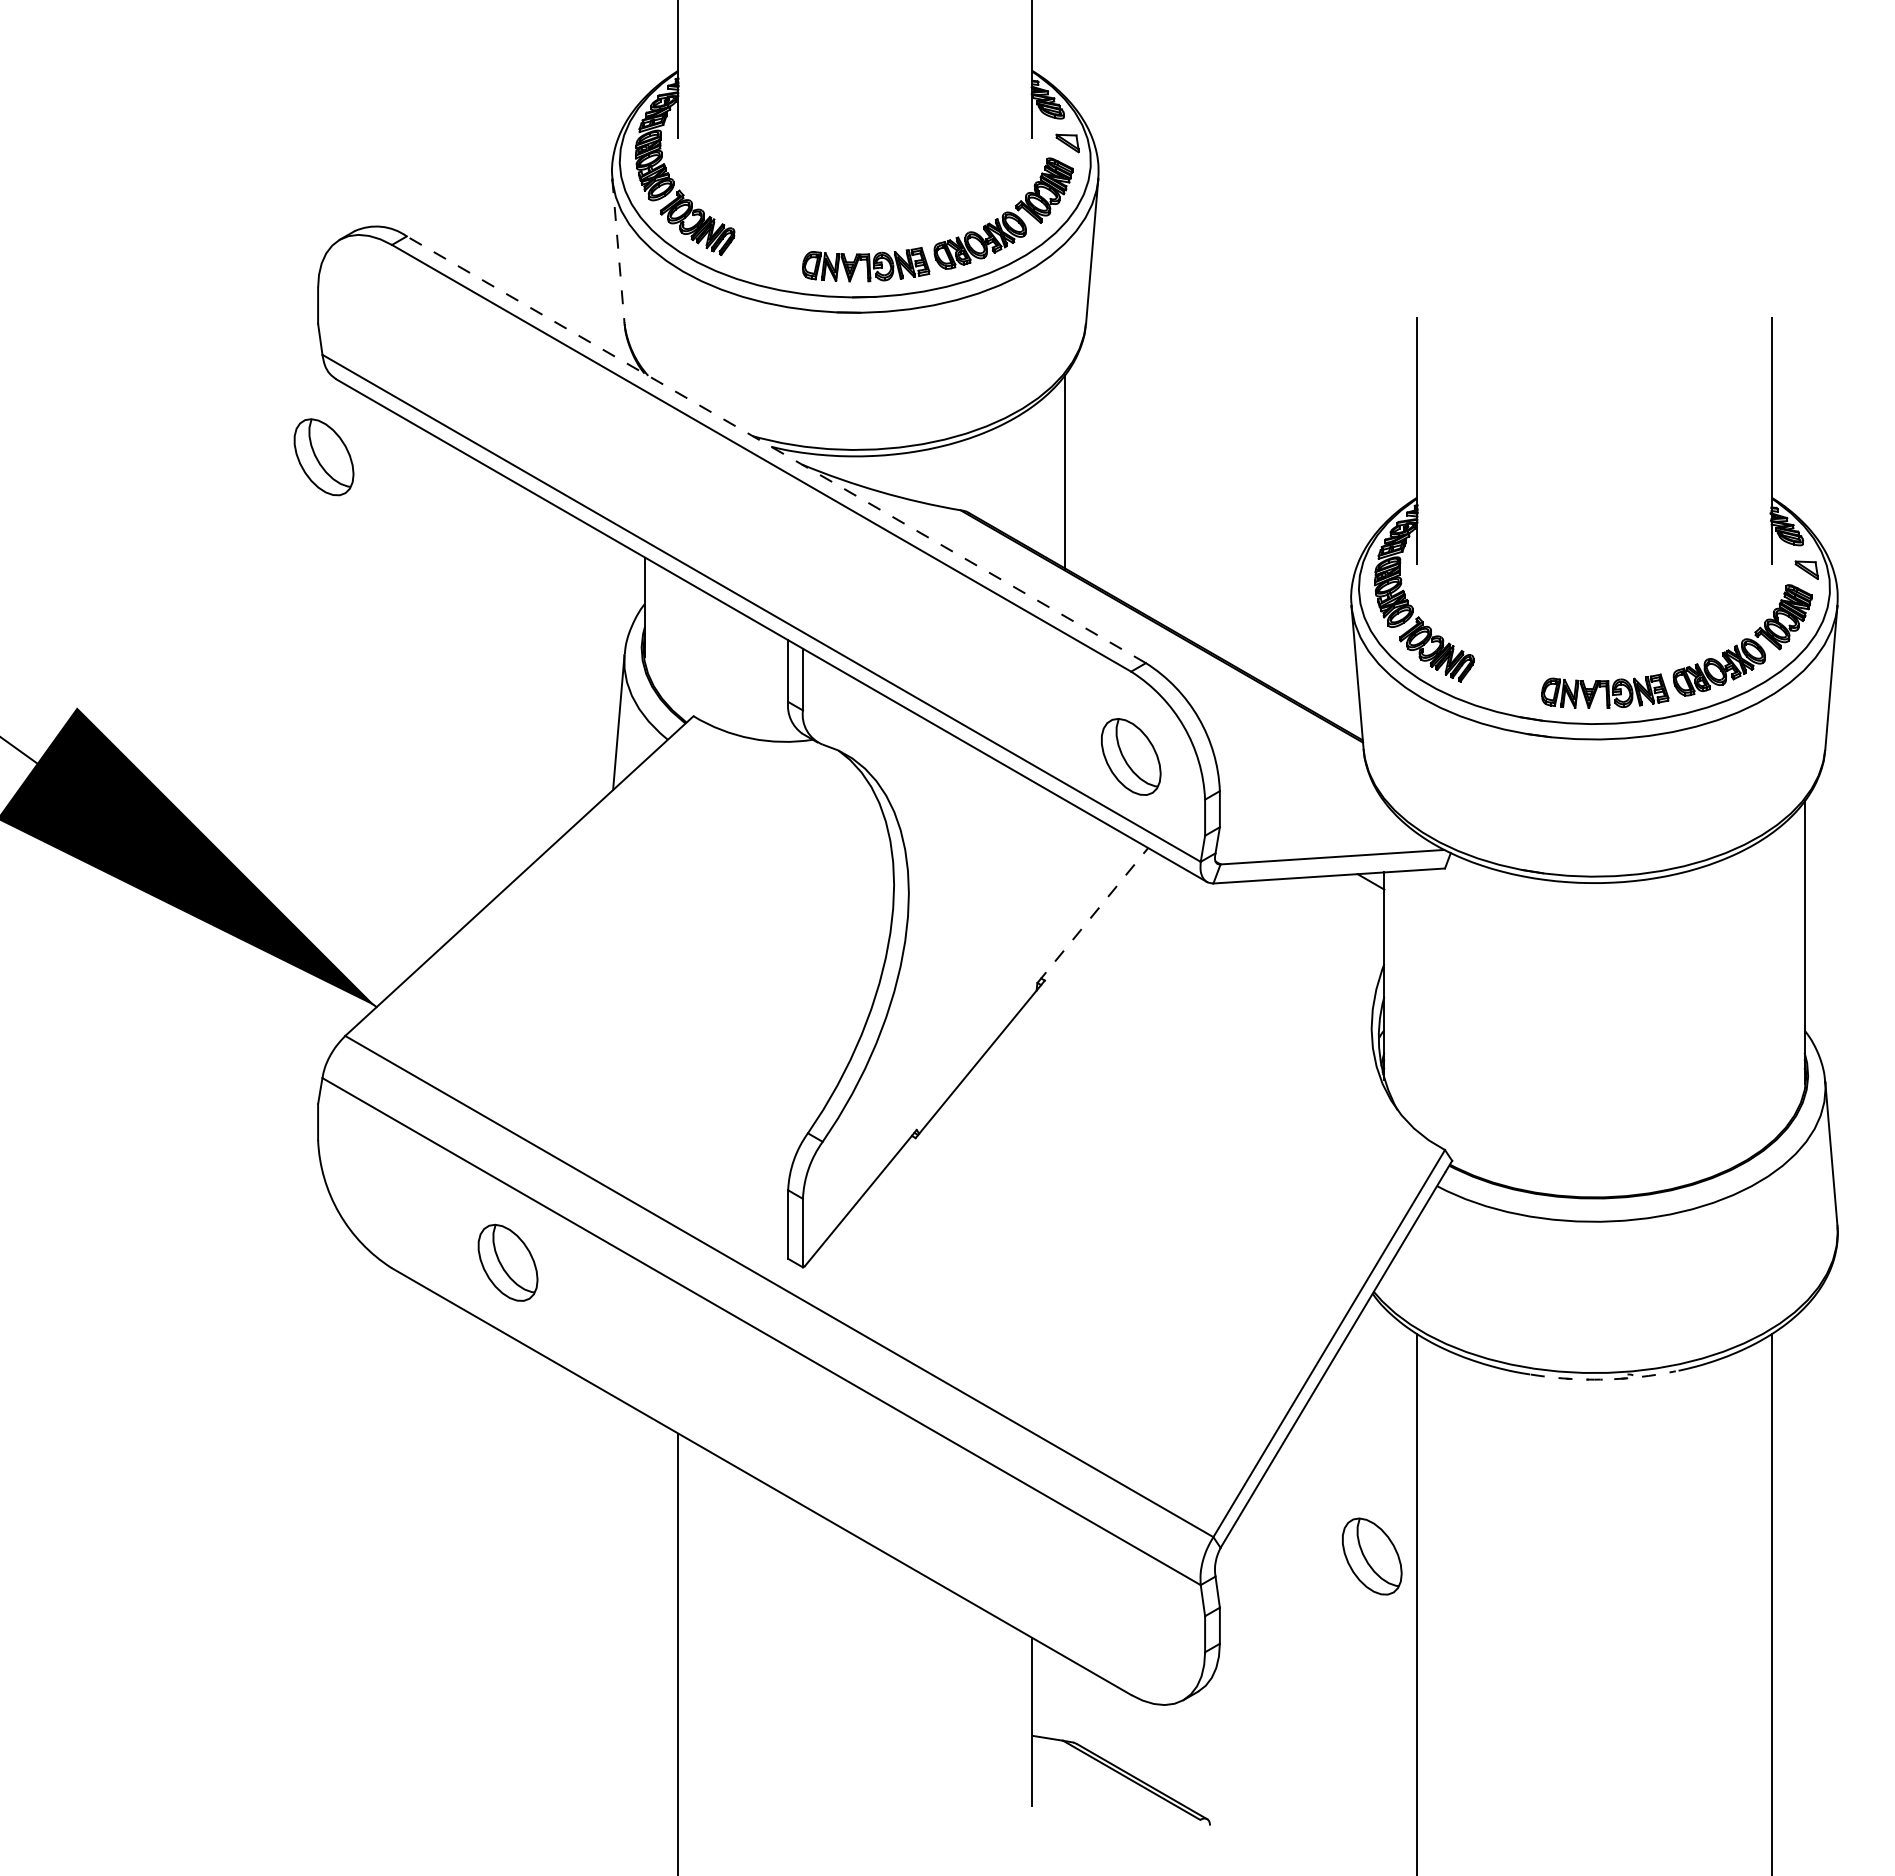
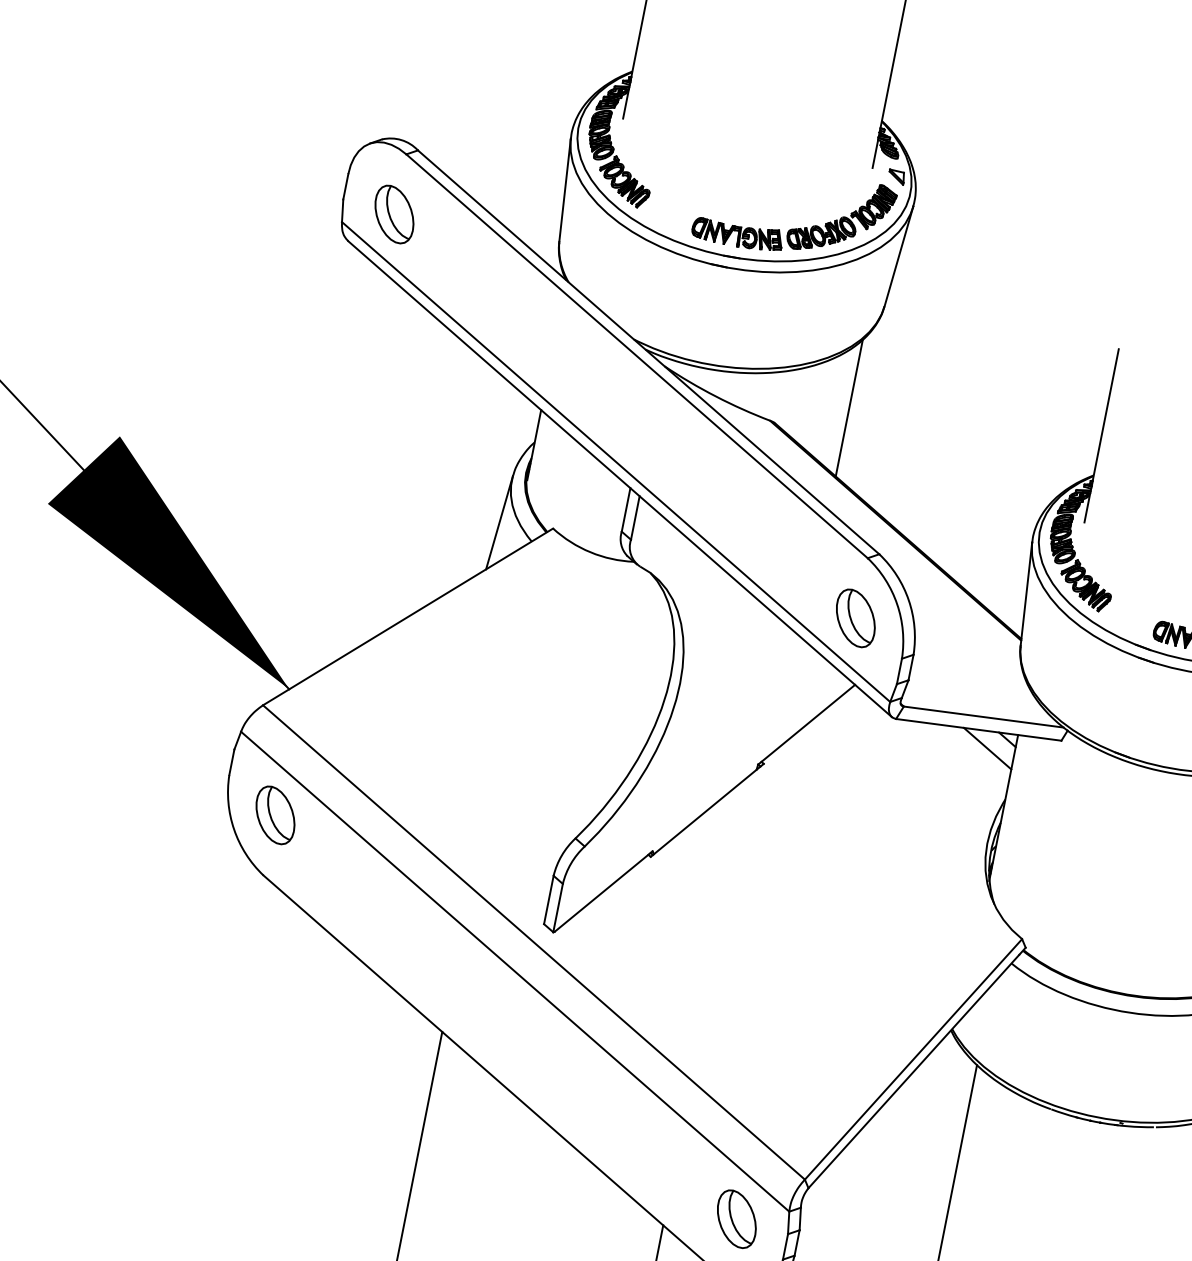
line: (618, 251) -> (565, 190), dashed -> solid
line: (776, 449) -> (648, 352), dashed -> solid
part: (323, 457) -> (394, 214), moved
line: (1346, 899) -> (987, 748), added
line: (1093, 915) -> (807, 724), dashed -> solid
part: (507, 1262) -> (275, 815), moved
arc: (1603, 1379) -> (1101, 1122), dashed -> solid
part: (1372, 1556) -> (737, 1219), moved

